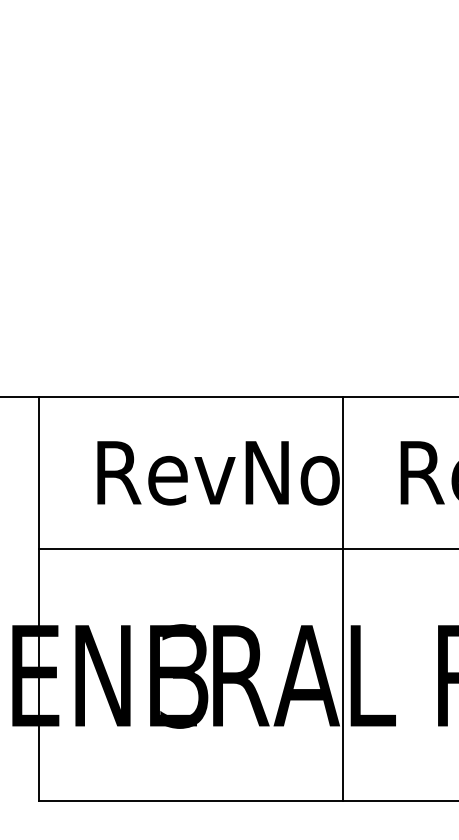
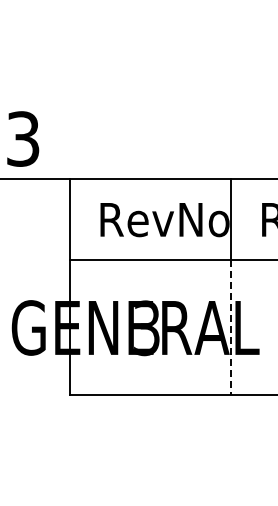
line: (343, 676) -> (231, 328), solid -> dashed

